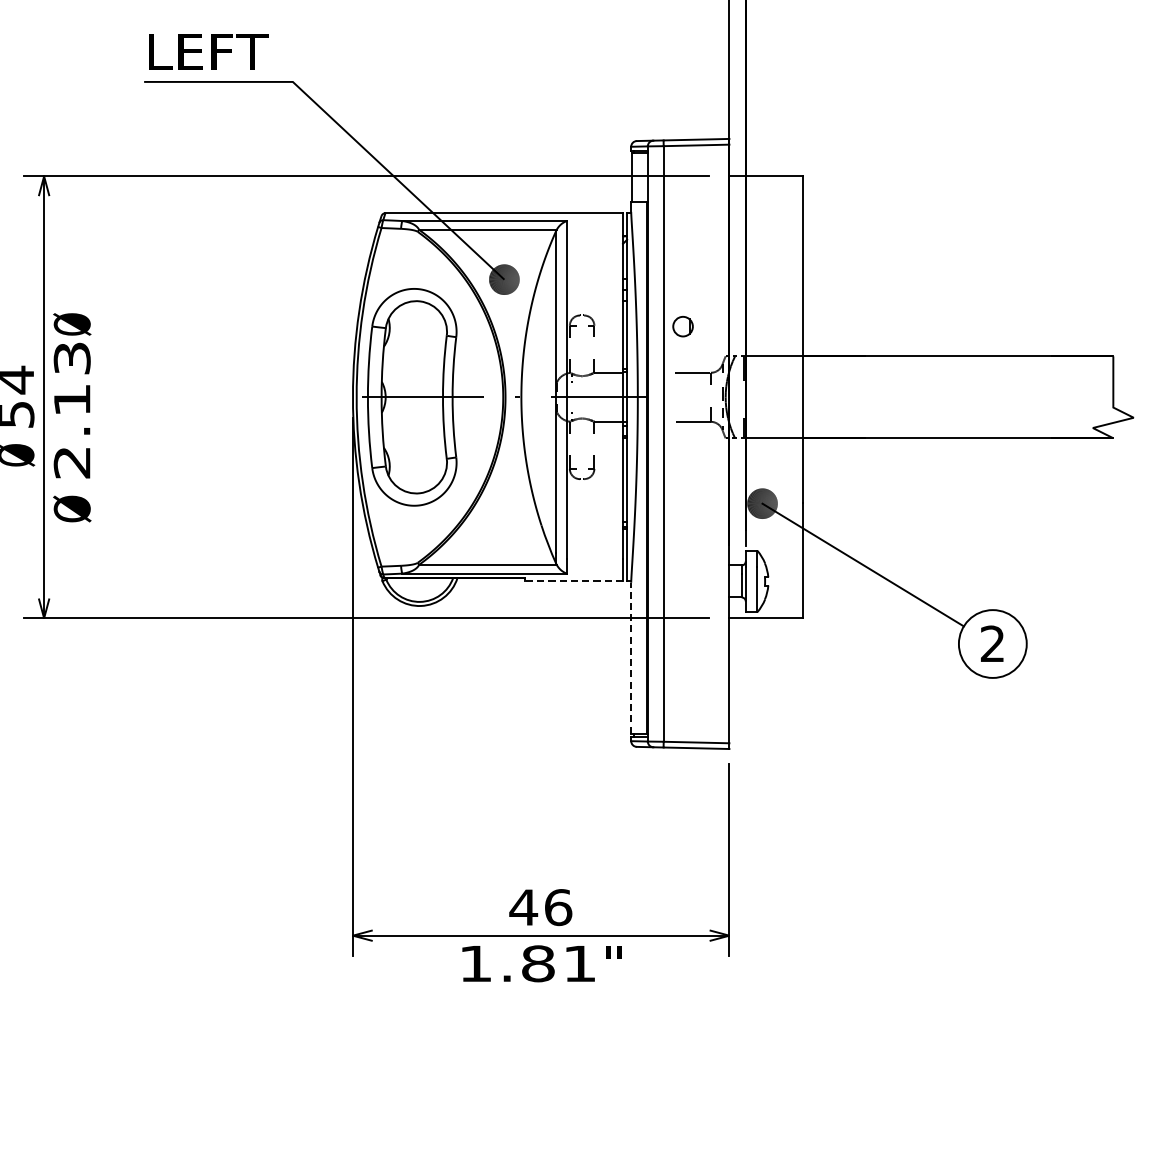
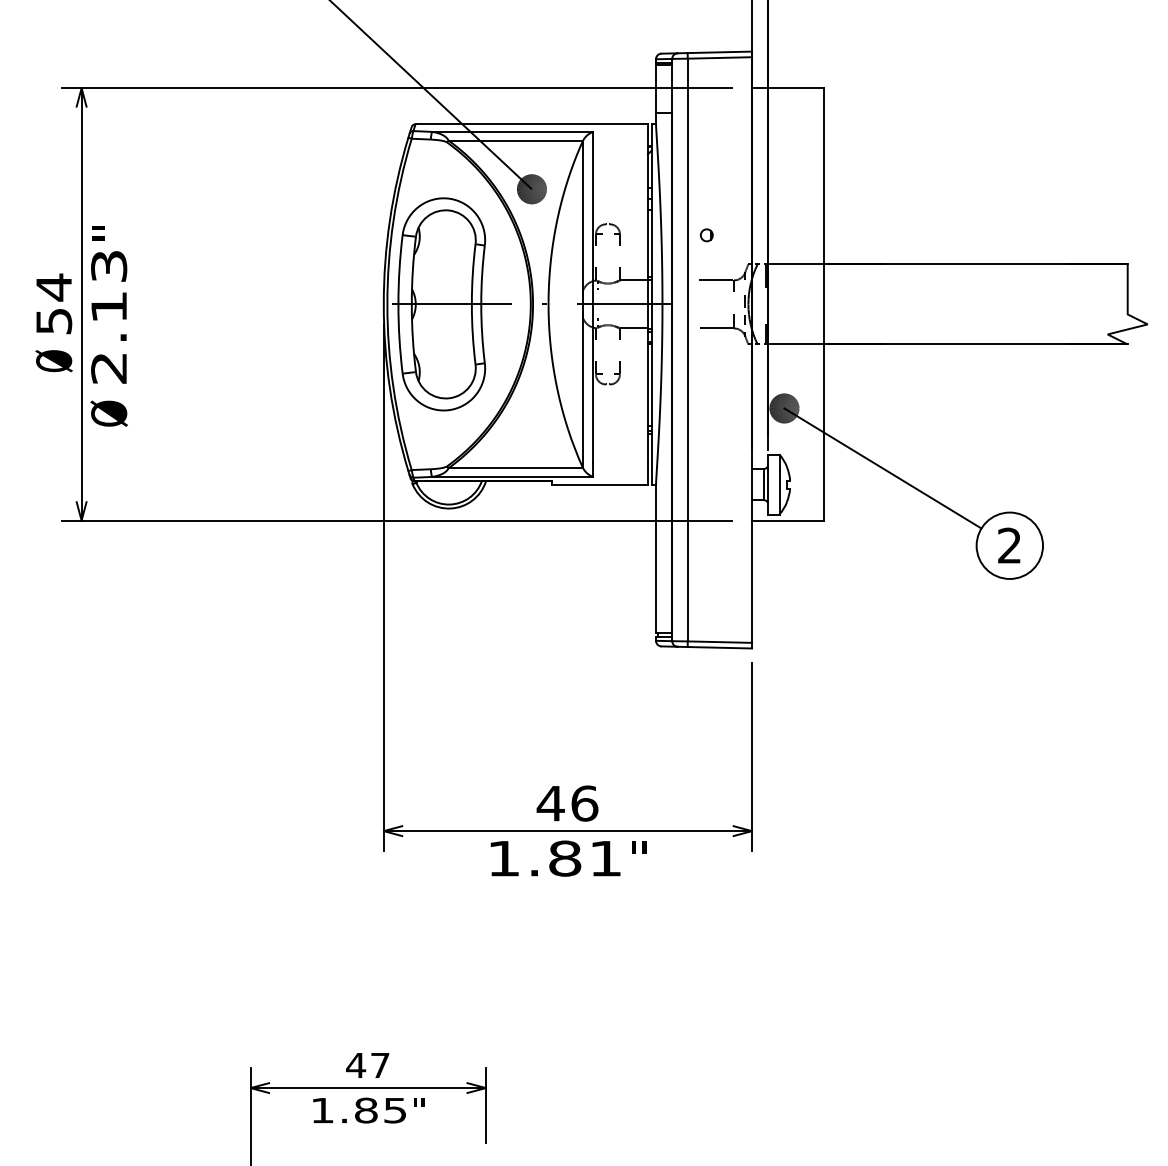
text: (71, 324) -> (108, 233), Ø -> "
circle: (682, 326) -> (706, 235), size x0.62
line: (573, 581) -> (599, 484), dashed -> solid
line: (631, 658) -> (656, 559), dashed -> solid

